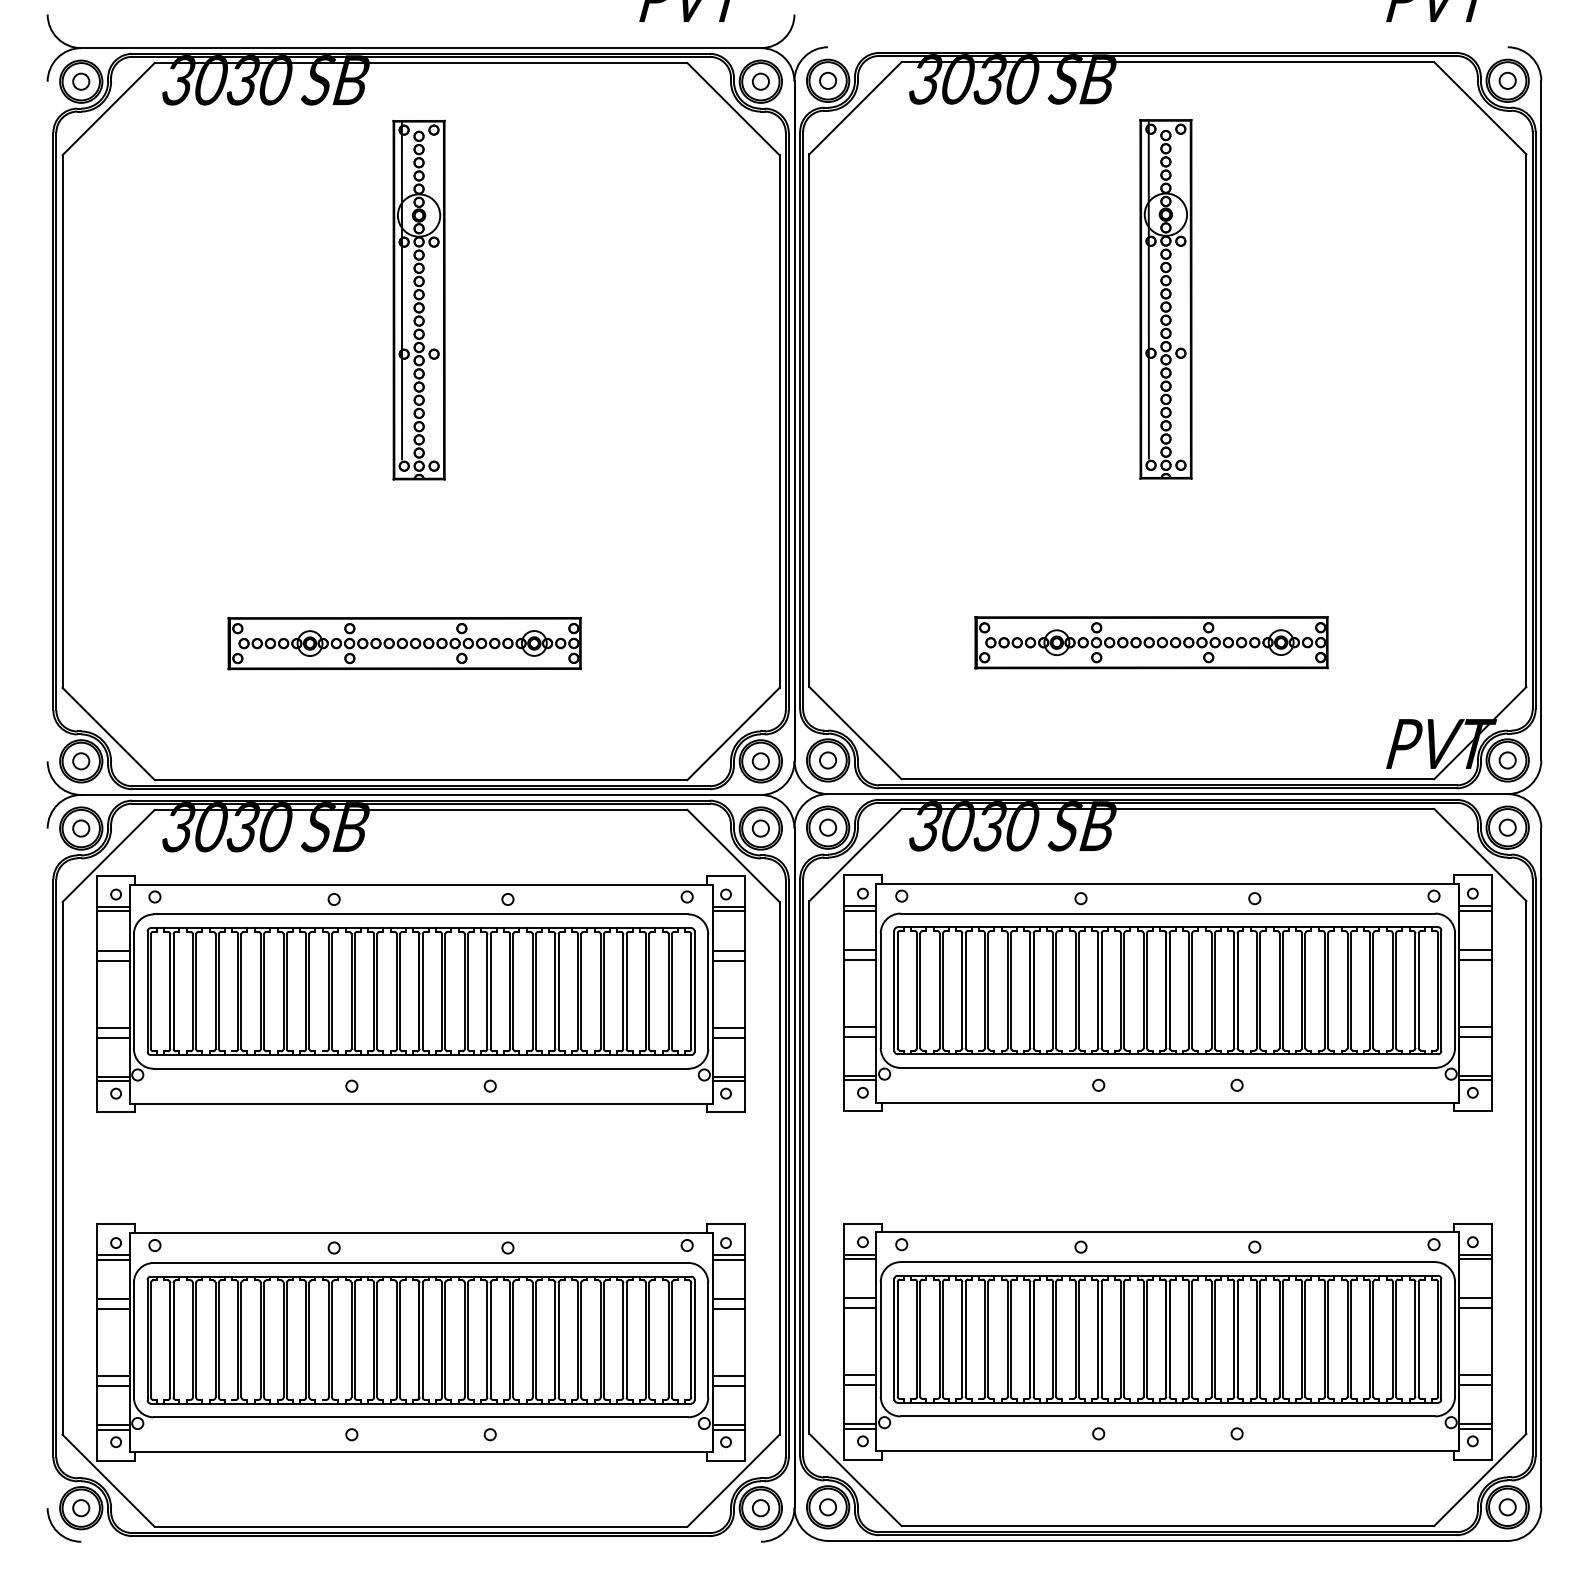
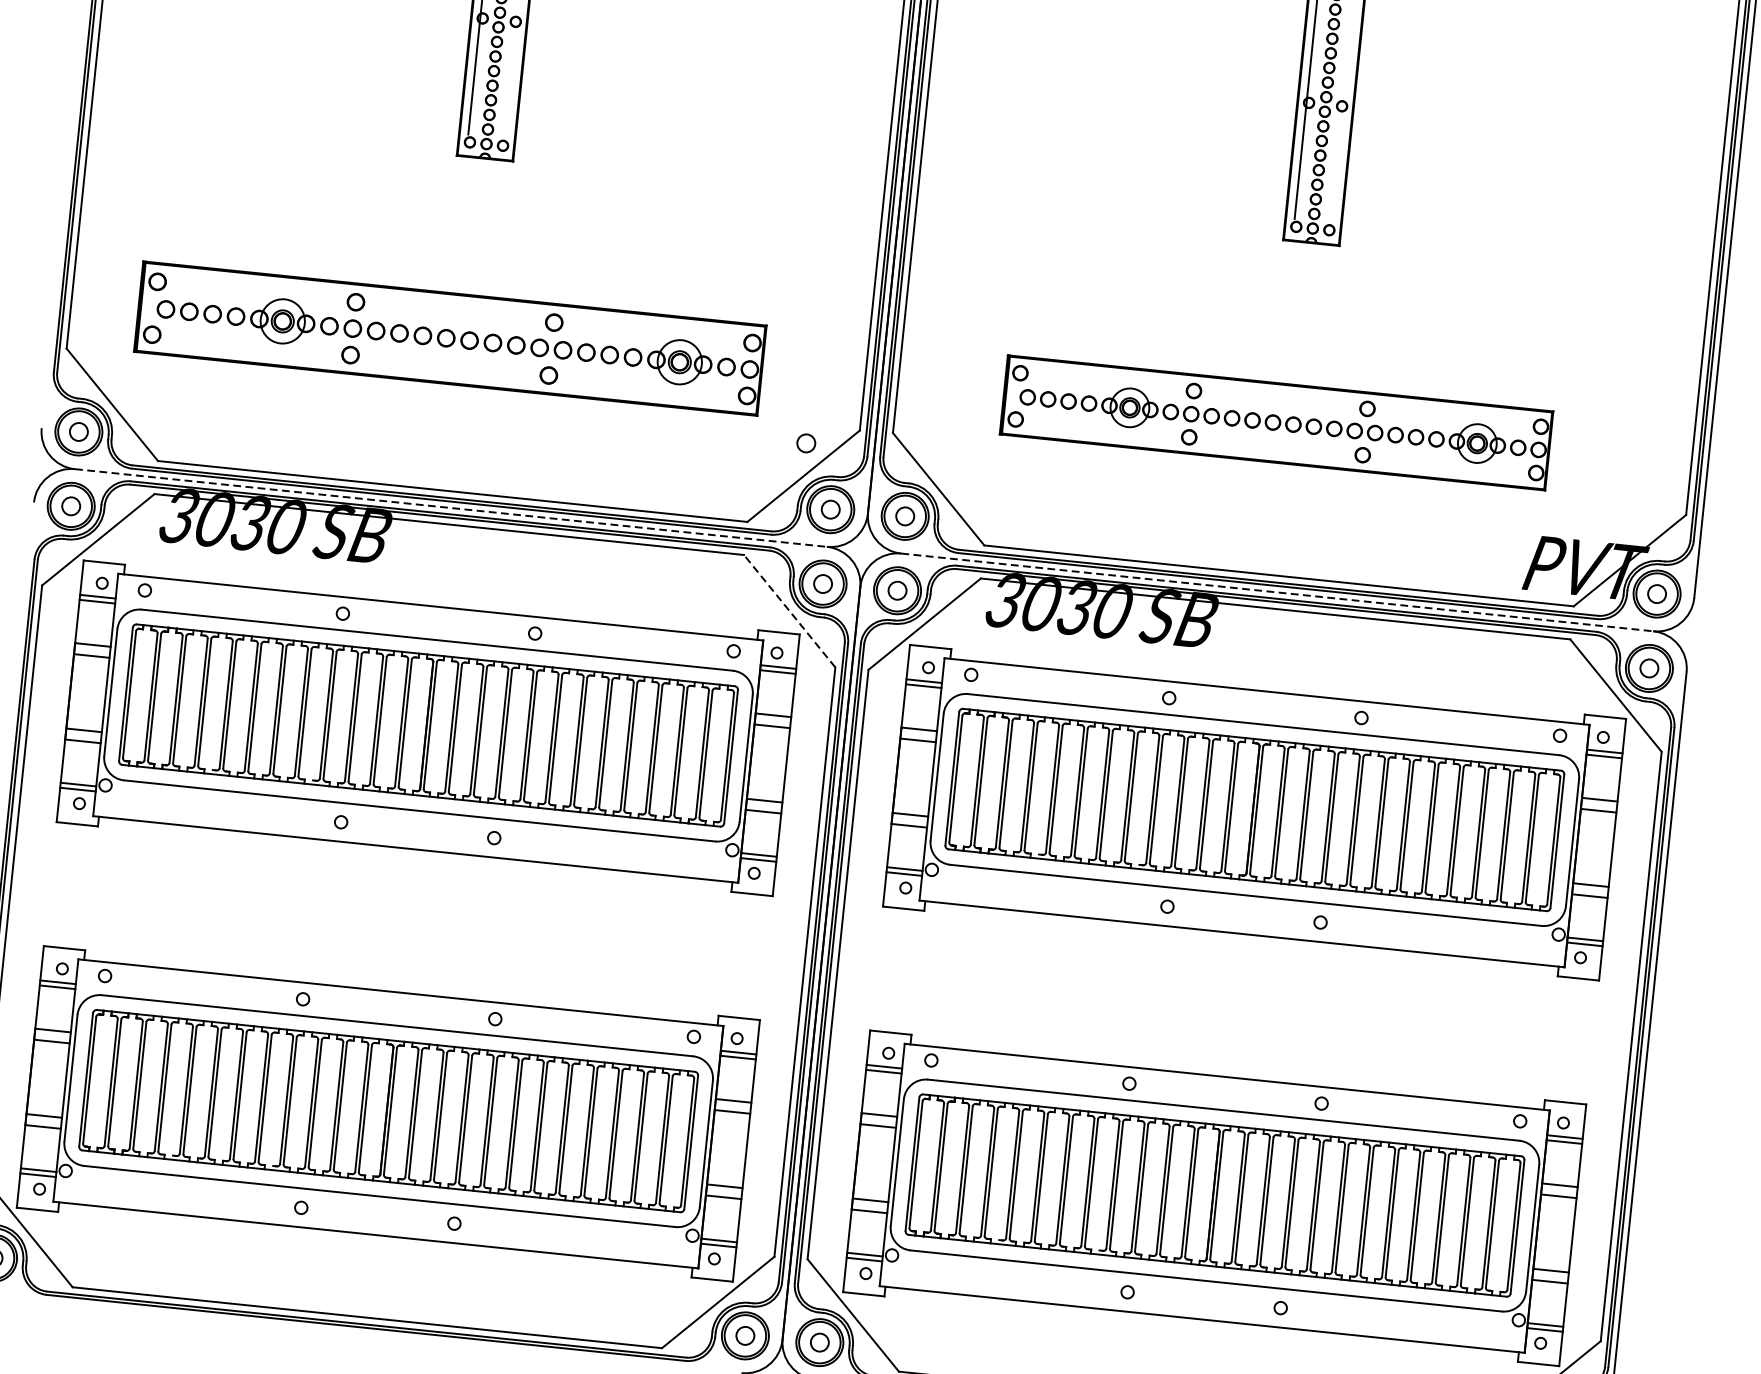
part: (1151, 642) -> (1276, 422), size x1.4
part: (404, 643) -> (449, 338), size x1.6
circle: (732, 704) -> (805, 443), added
line: (421, 794) -> (451, 507), solid -> dashed
line: (1167, 794) -> (1276, 592), solid -> dashed
line: (733, 855) -> (789, 610), solid -> dashed

